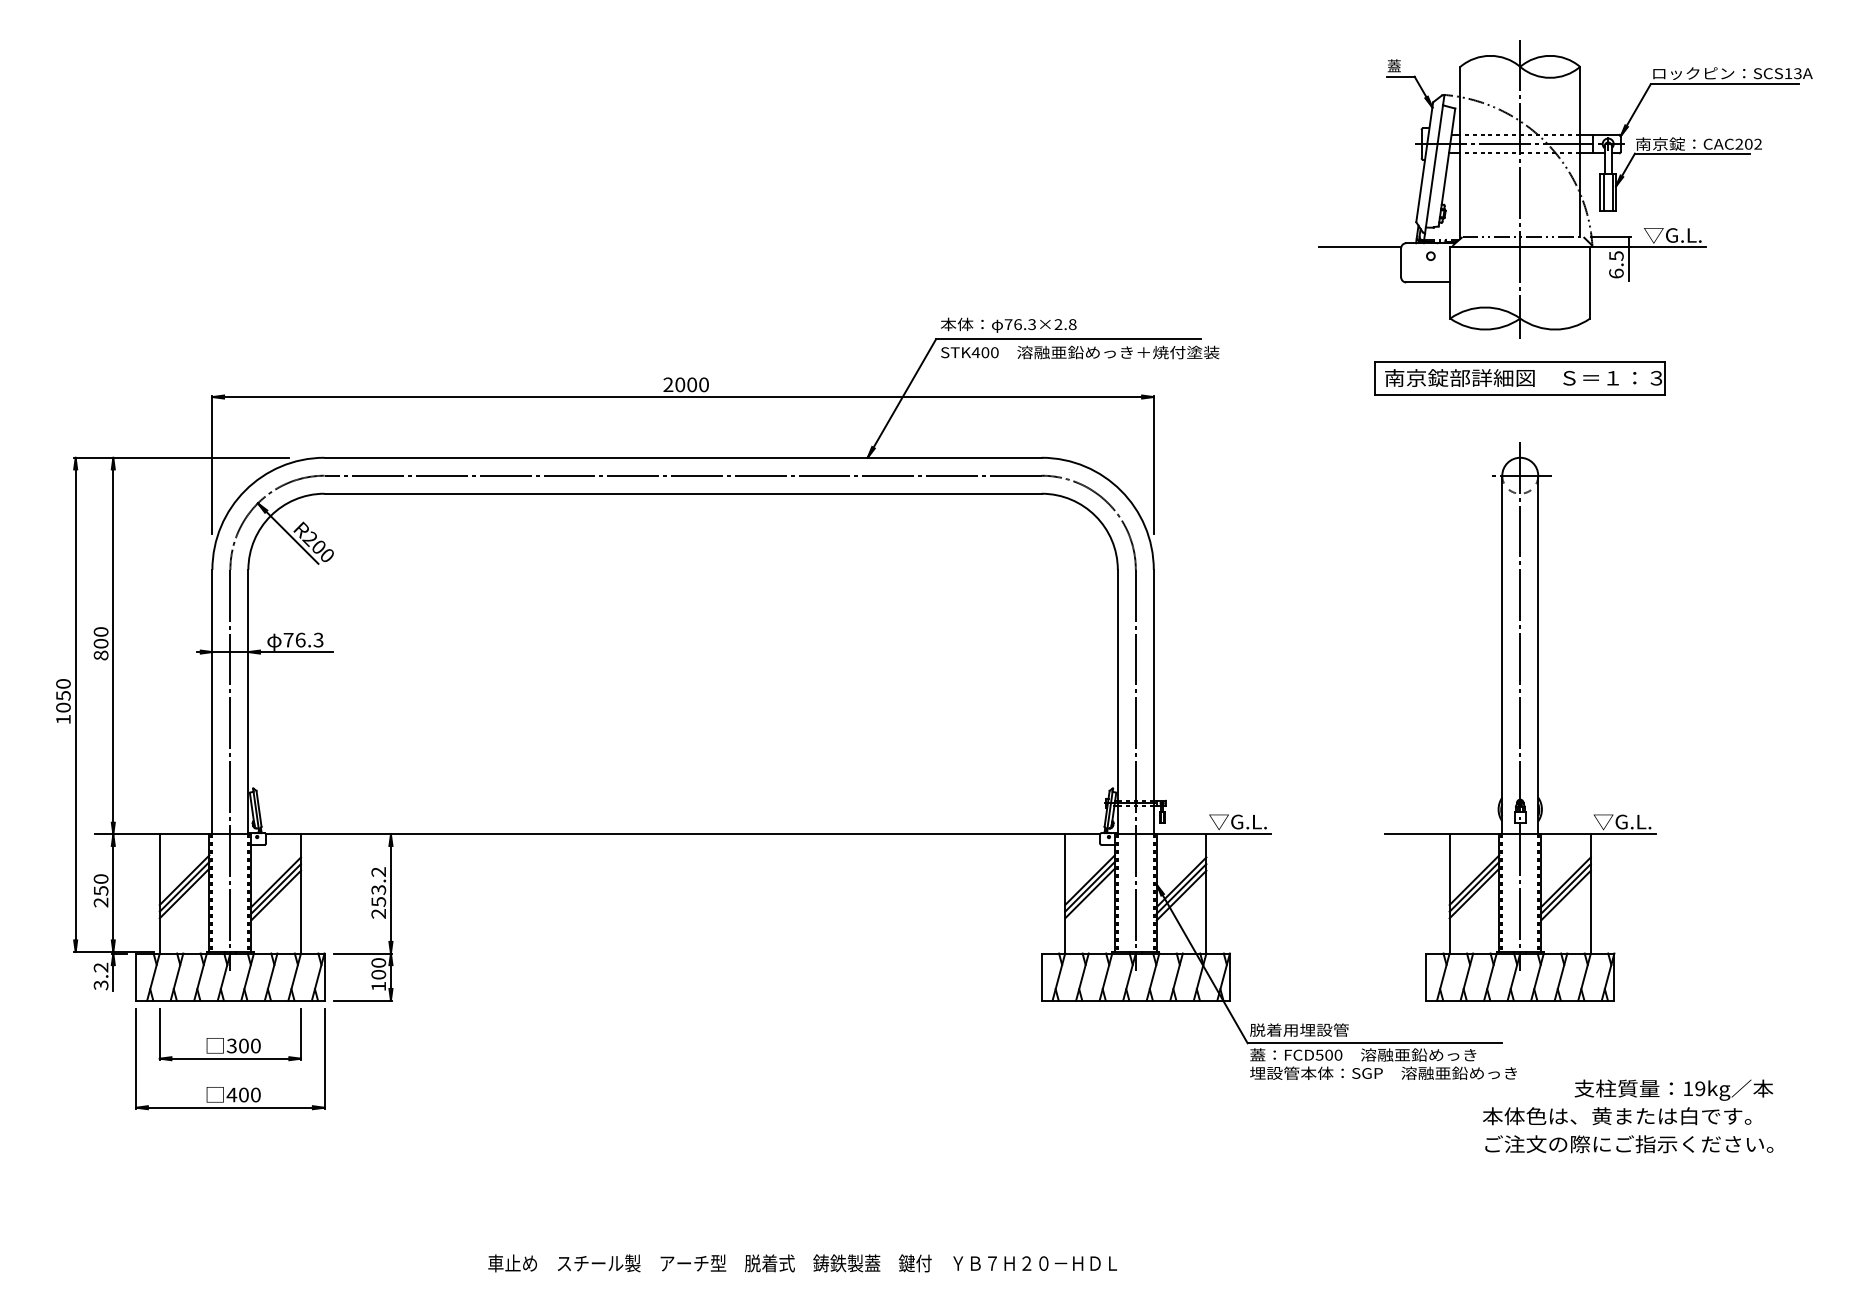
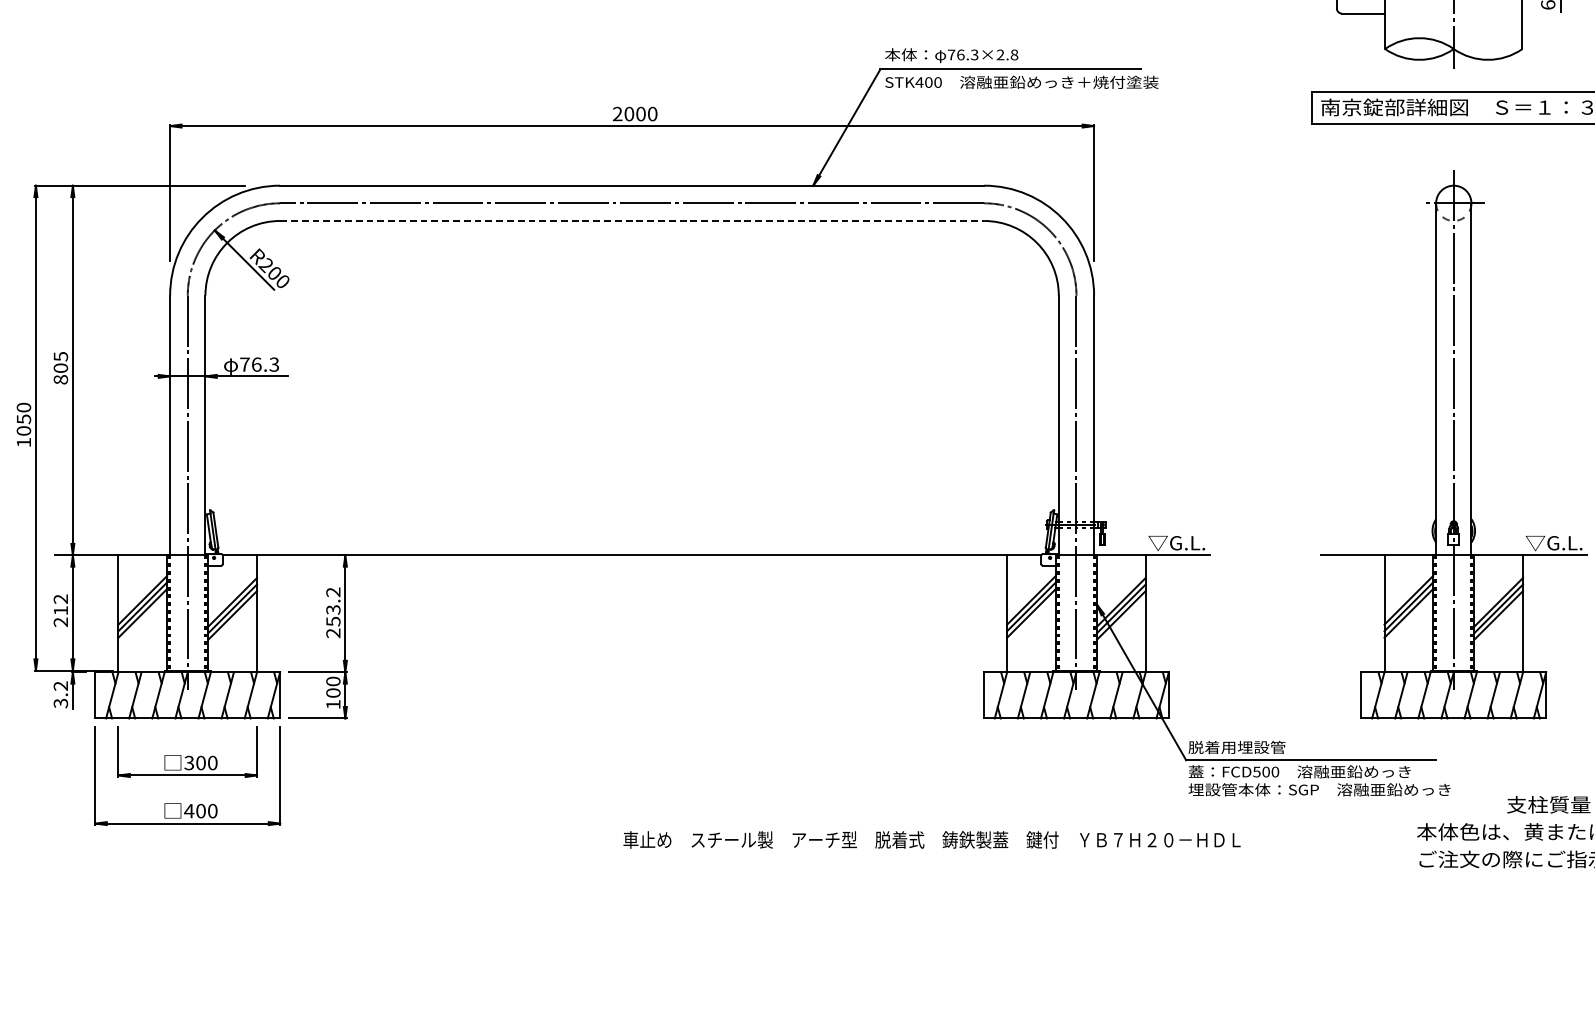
line: (683, 493) -> (632, 220), solid -> dashed
text: (100, 631) -> (60, 356), 800 -> 805
text: (100, 884) -> (60, 604), 250 -> 212
text: (802, 1263) -> (931, 840), moved

